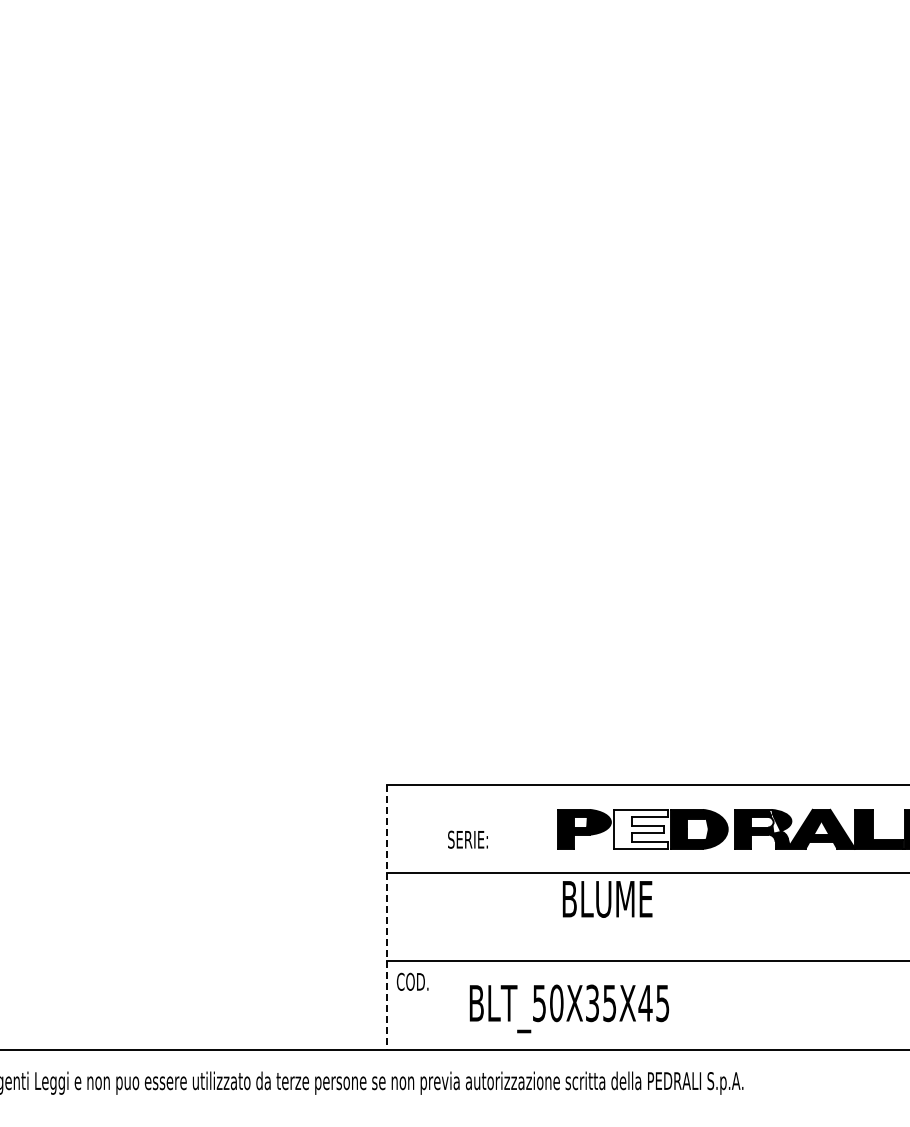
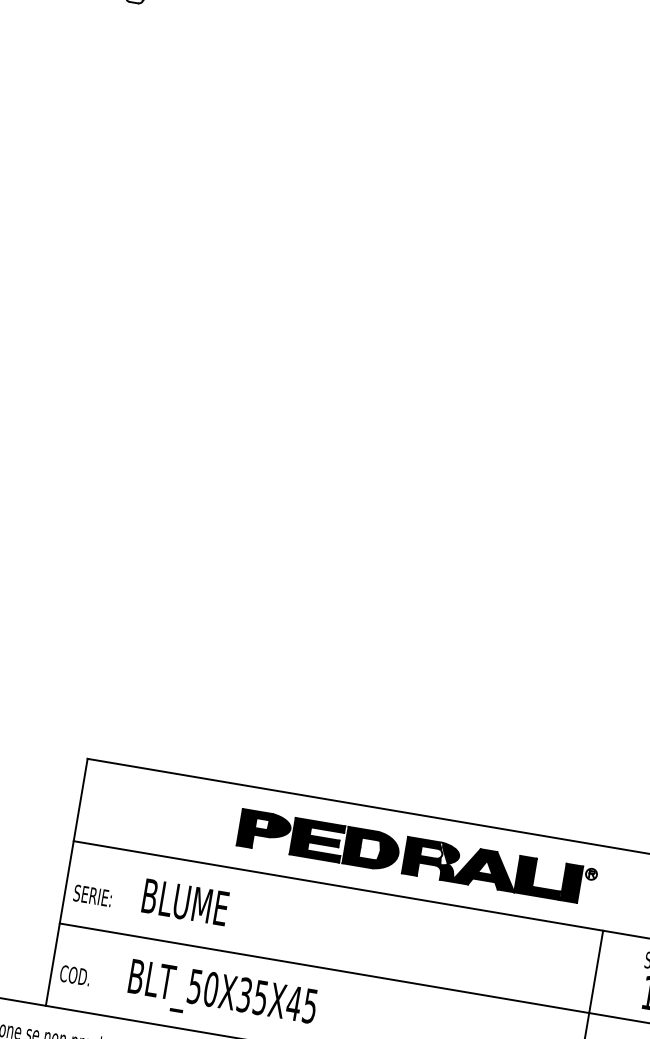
fill: (640, 828) -> (317, 839), added
text: (467, 839) -> (92, 895), moved
text: (607, 899) -> (185, 902), moved
line: (387, 917) -> (66, 882), dashed -> solid
text: (412, 981) -> (75, 975), moved

